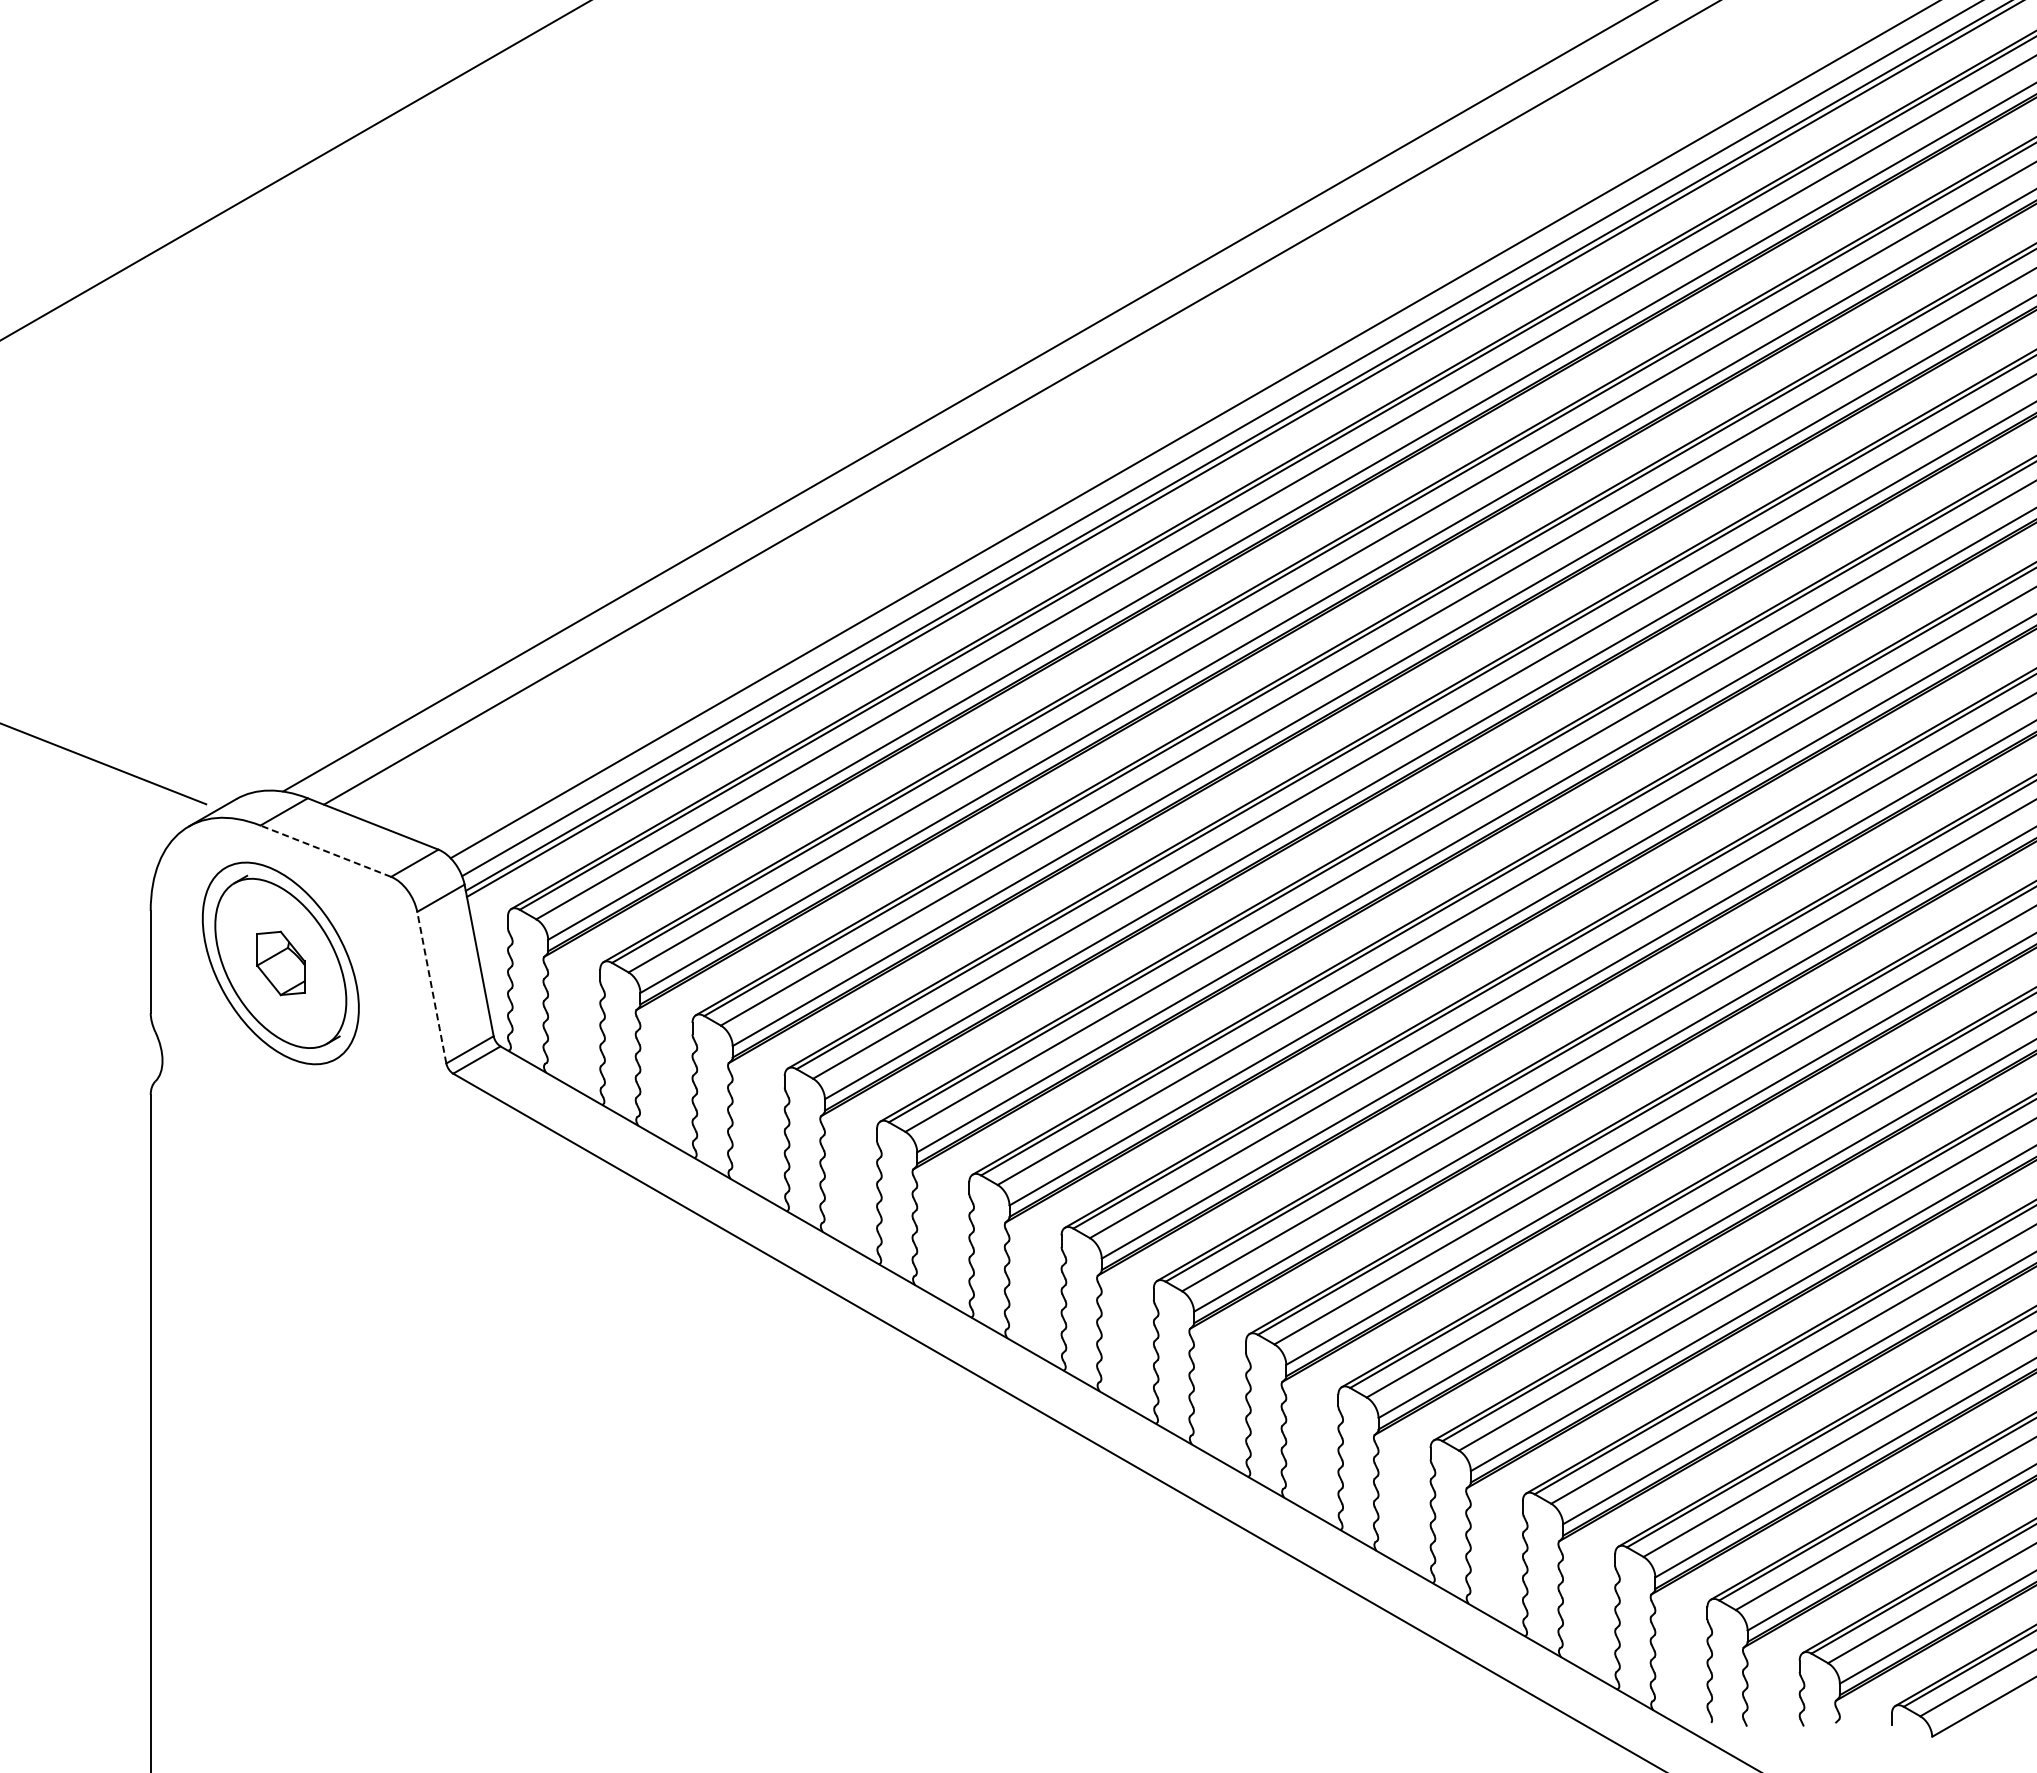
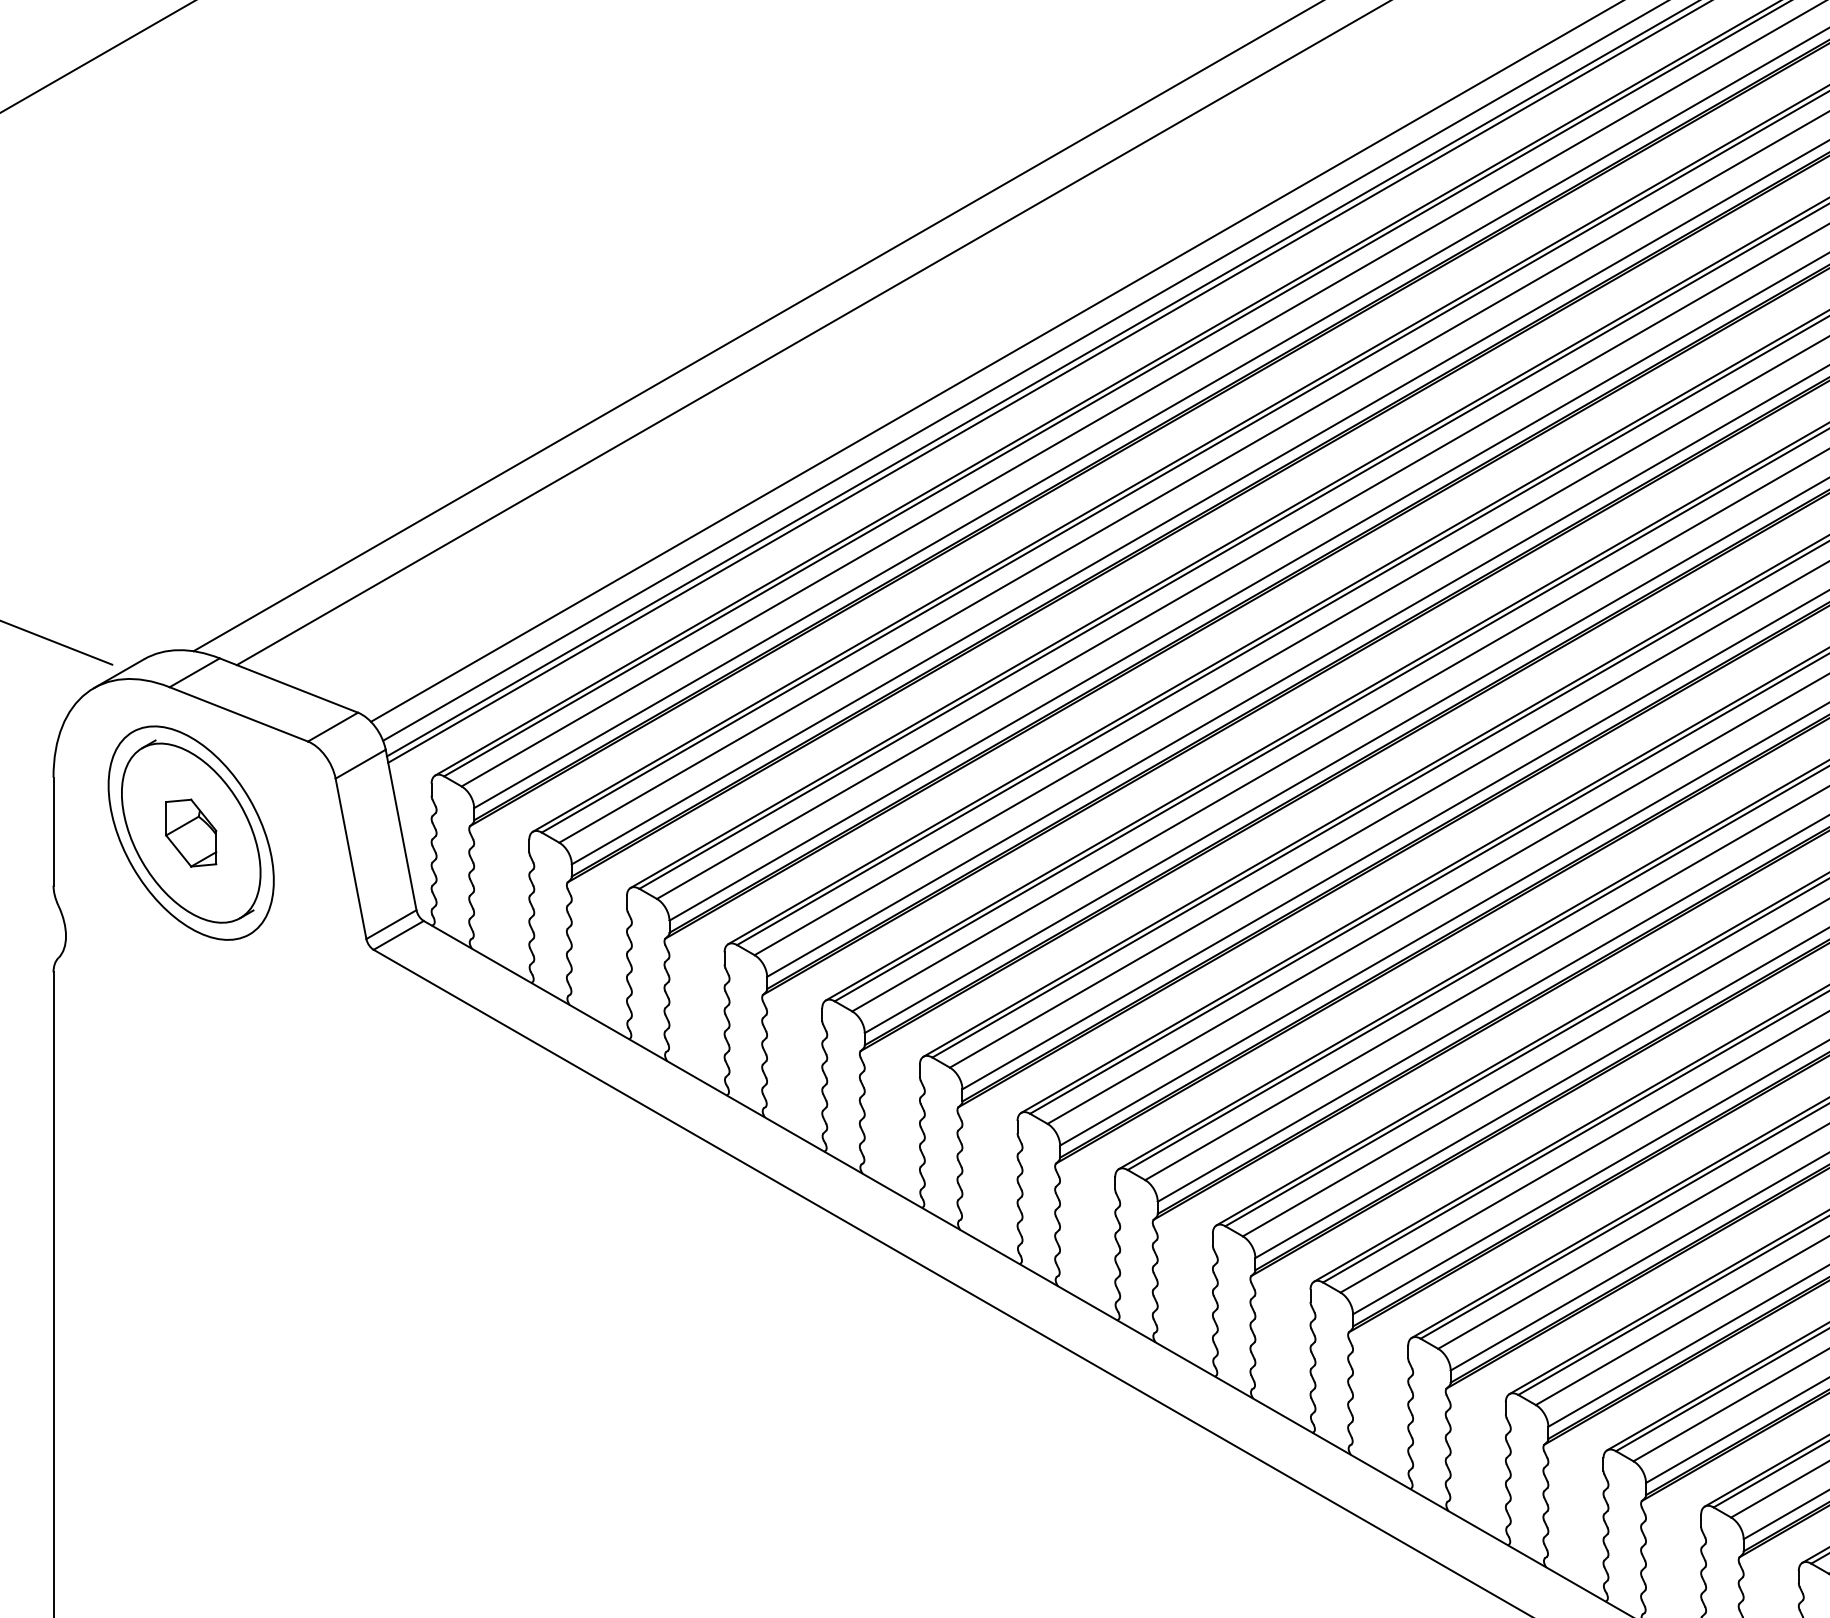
line: (325, 851) -> (238, 714), dashed -> solid
line: (431, 987) -> (350, 858), dashed -> solid

